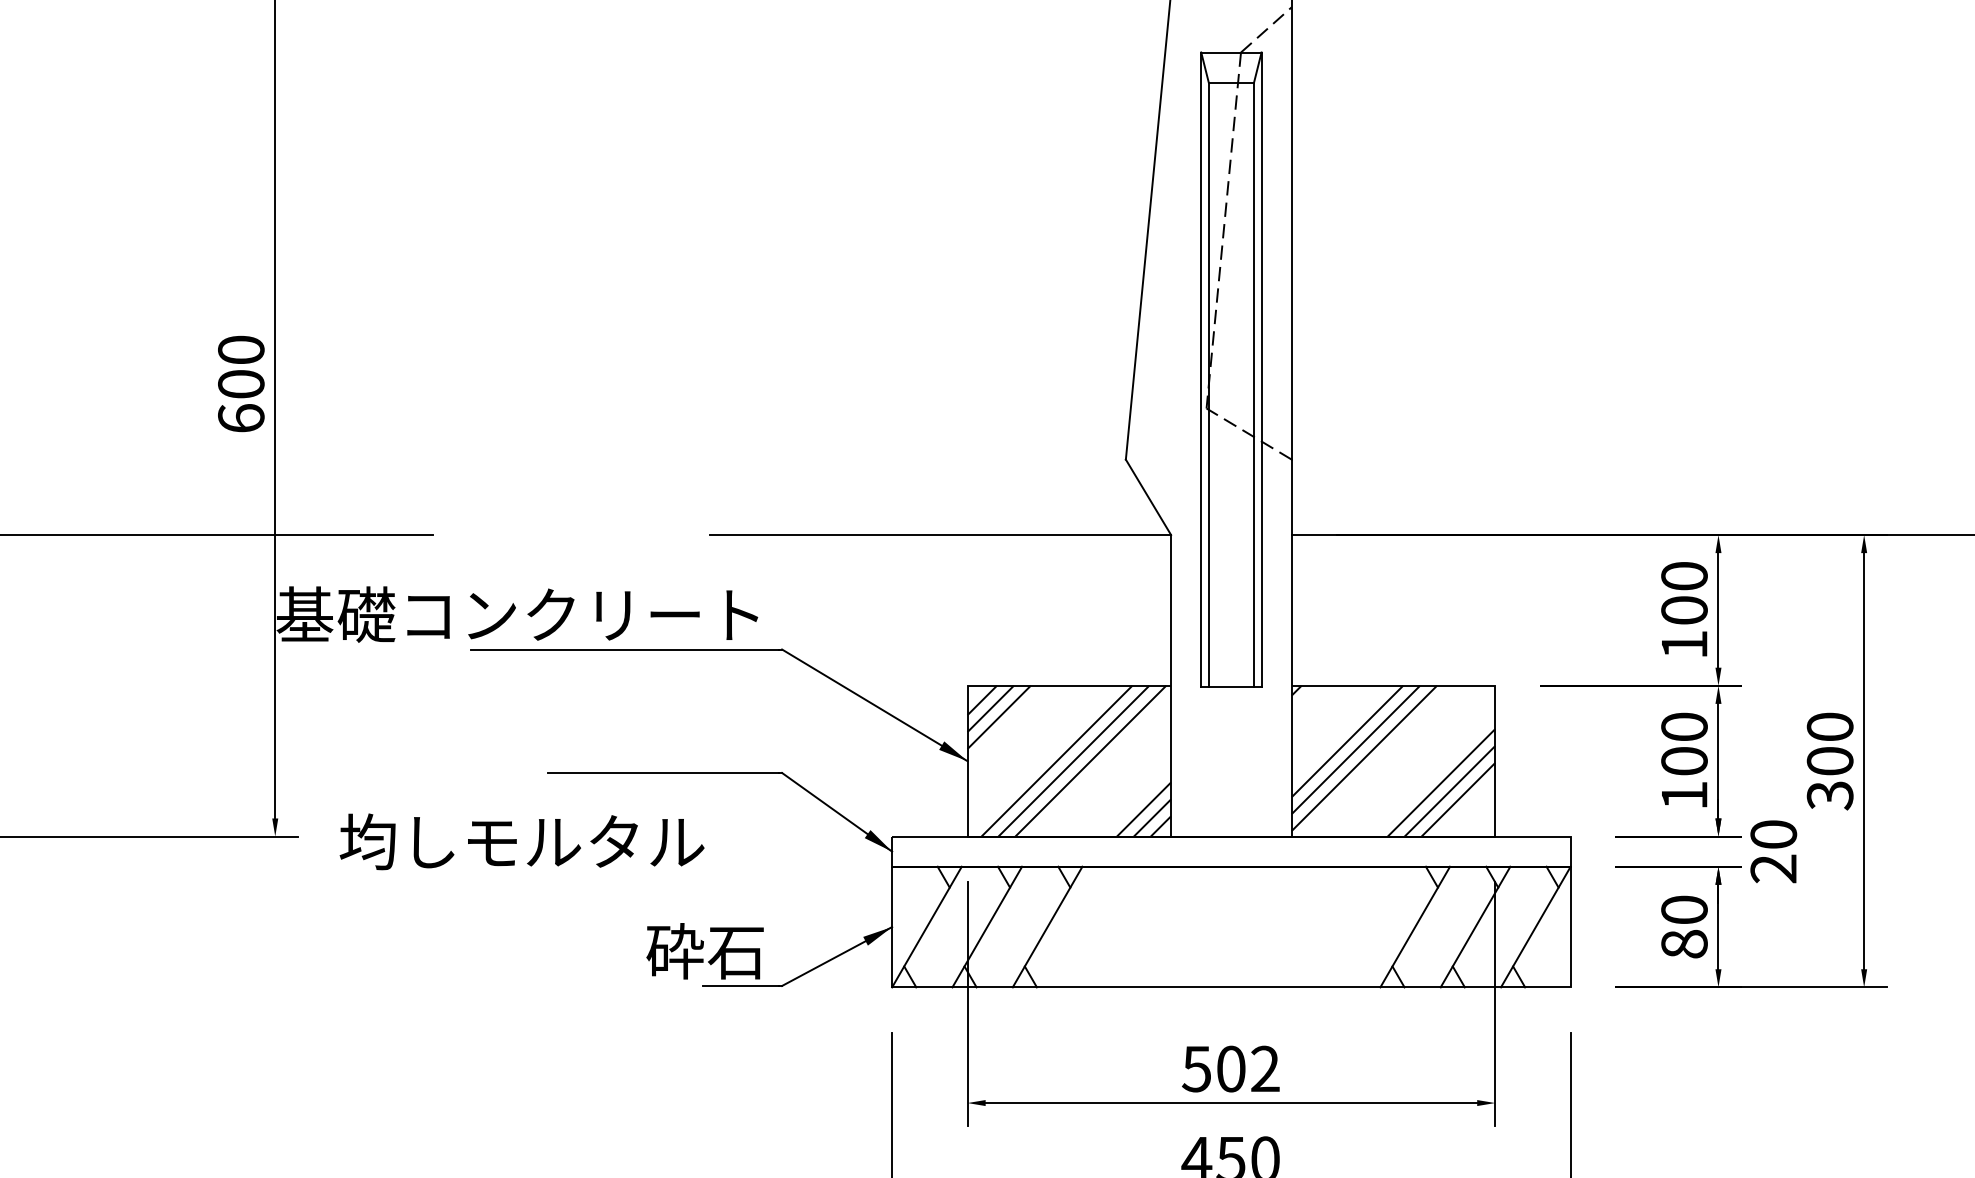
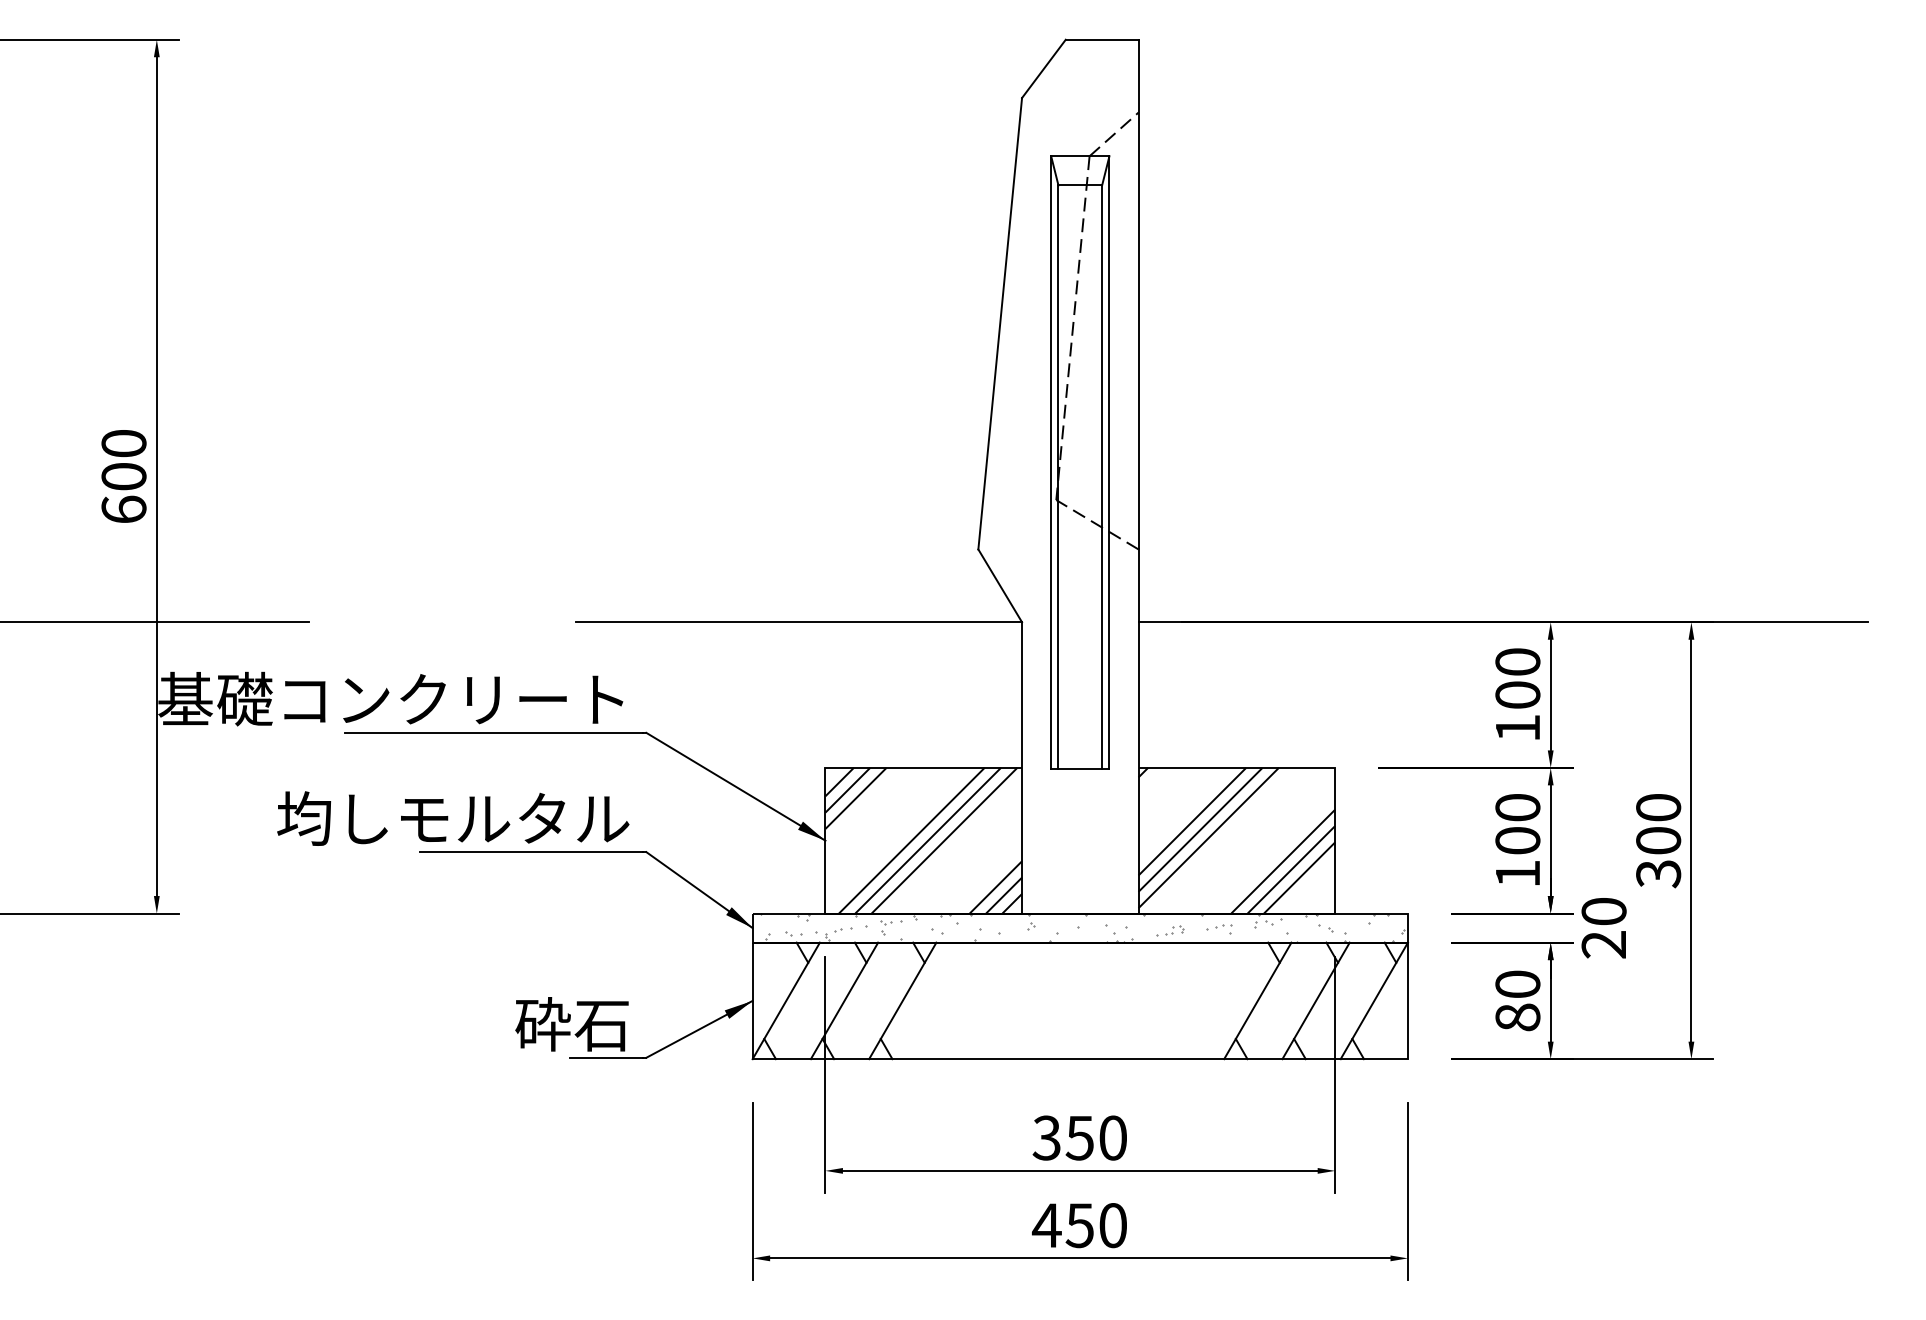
text: (522, 841) -> (453, 818), moved
hatch: (1233, 851) -> (1082, 927), added
text: (1230, 1068) -> (1079, 1137), 502 -> 350

